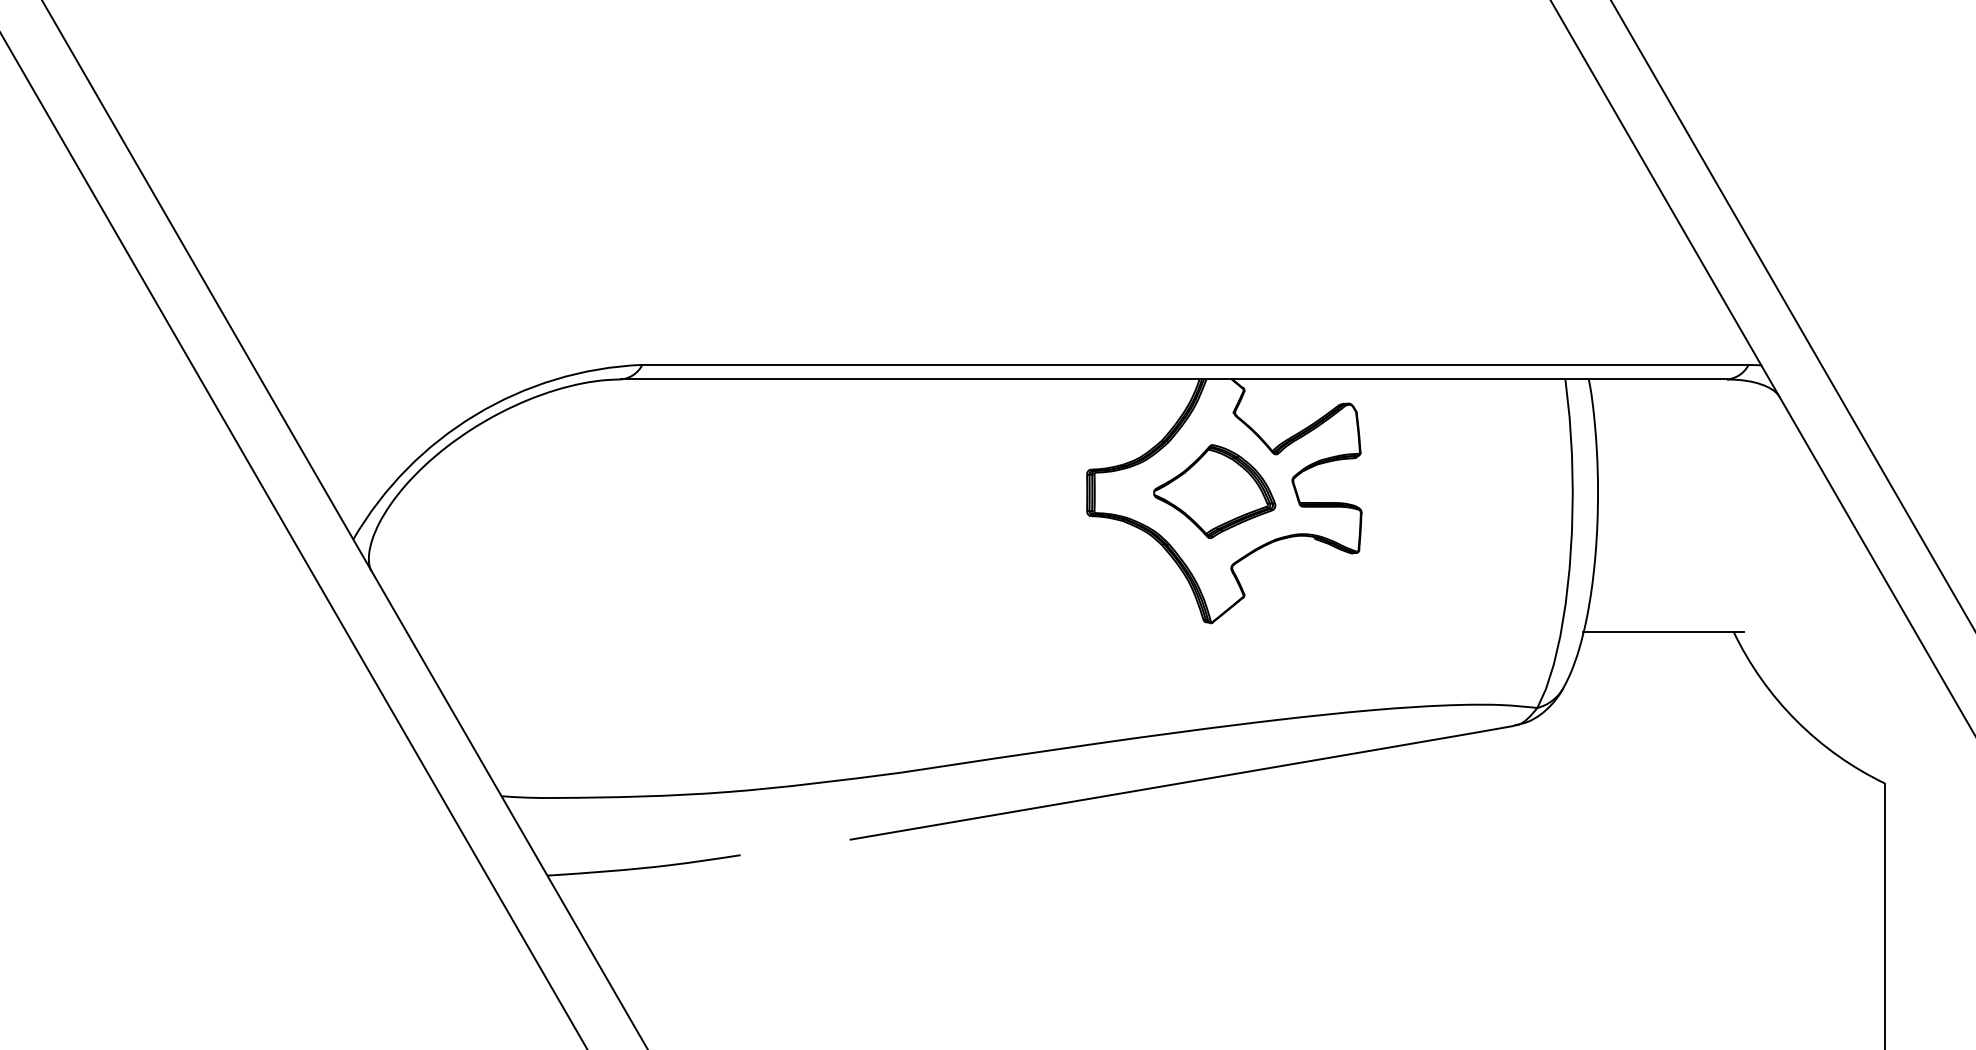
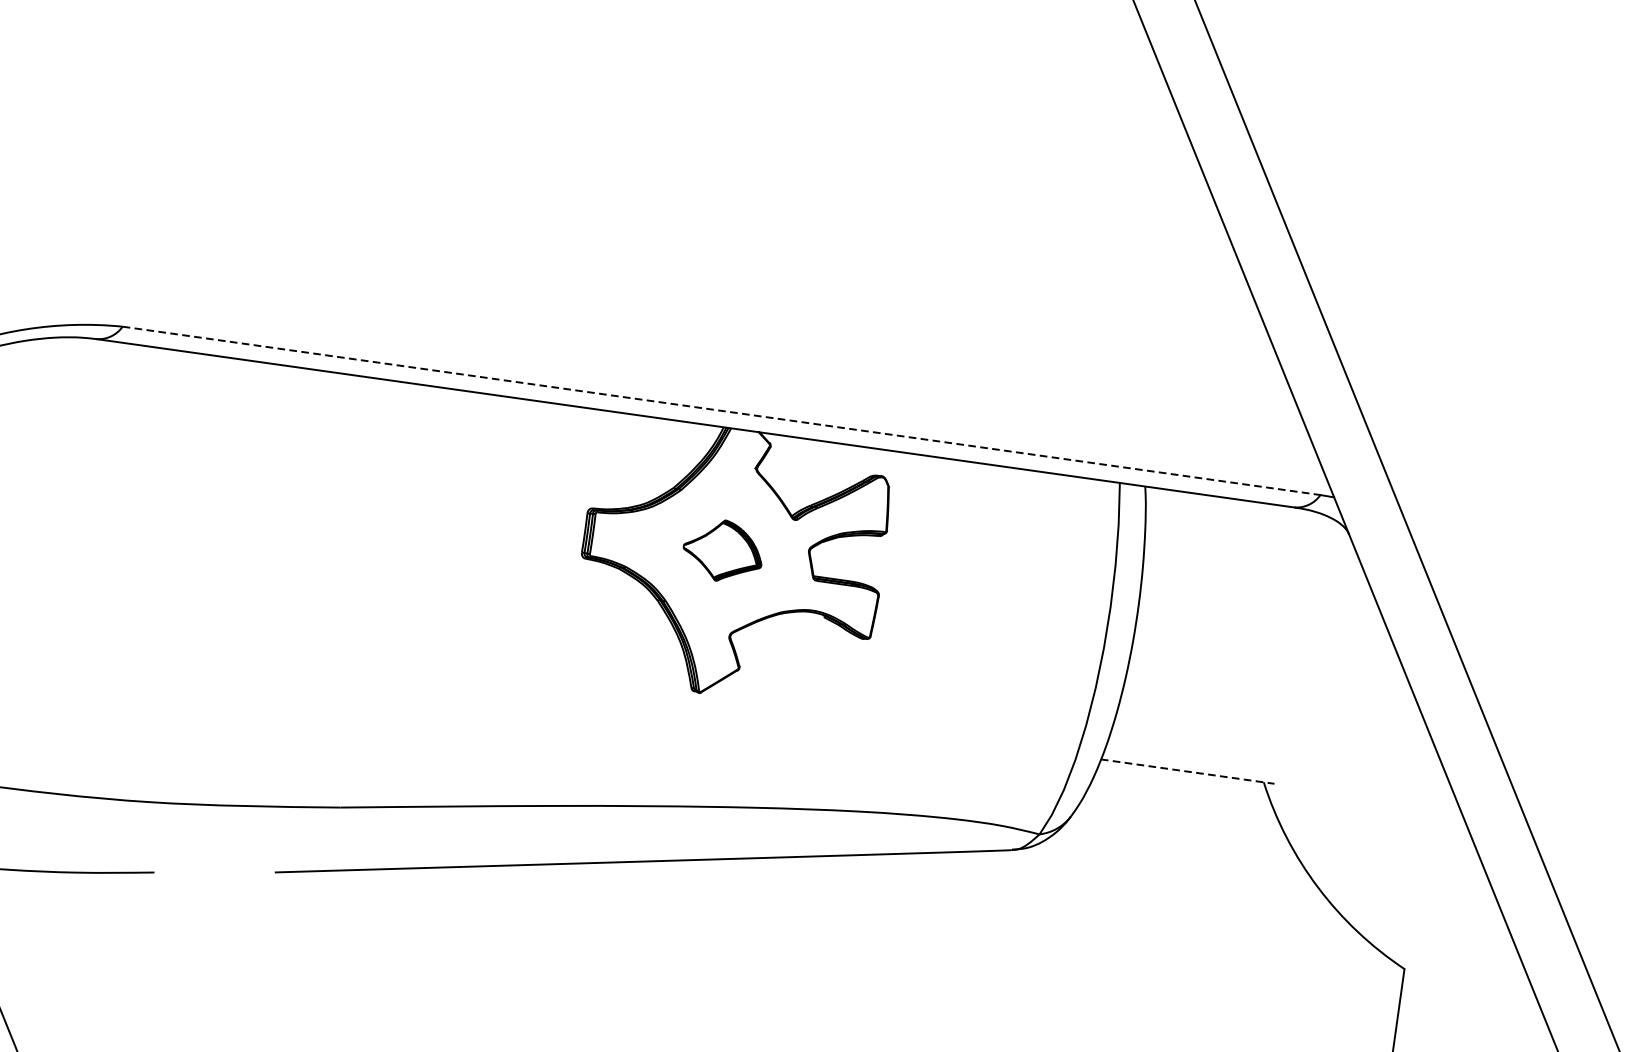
line: (1195, 364) -> (721, 410), solid -> dashed
part: (1214, 491) -> (722, 550), size x0.6
line: (1664, 632) -> (1188, 771), solid -> dashed

